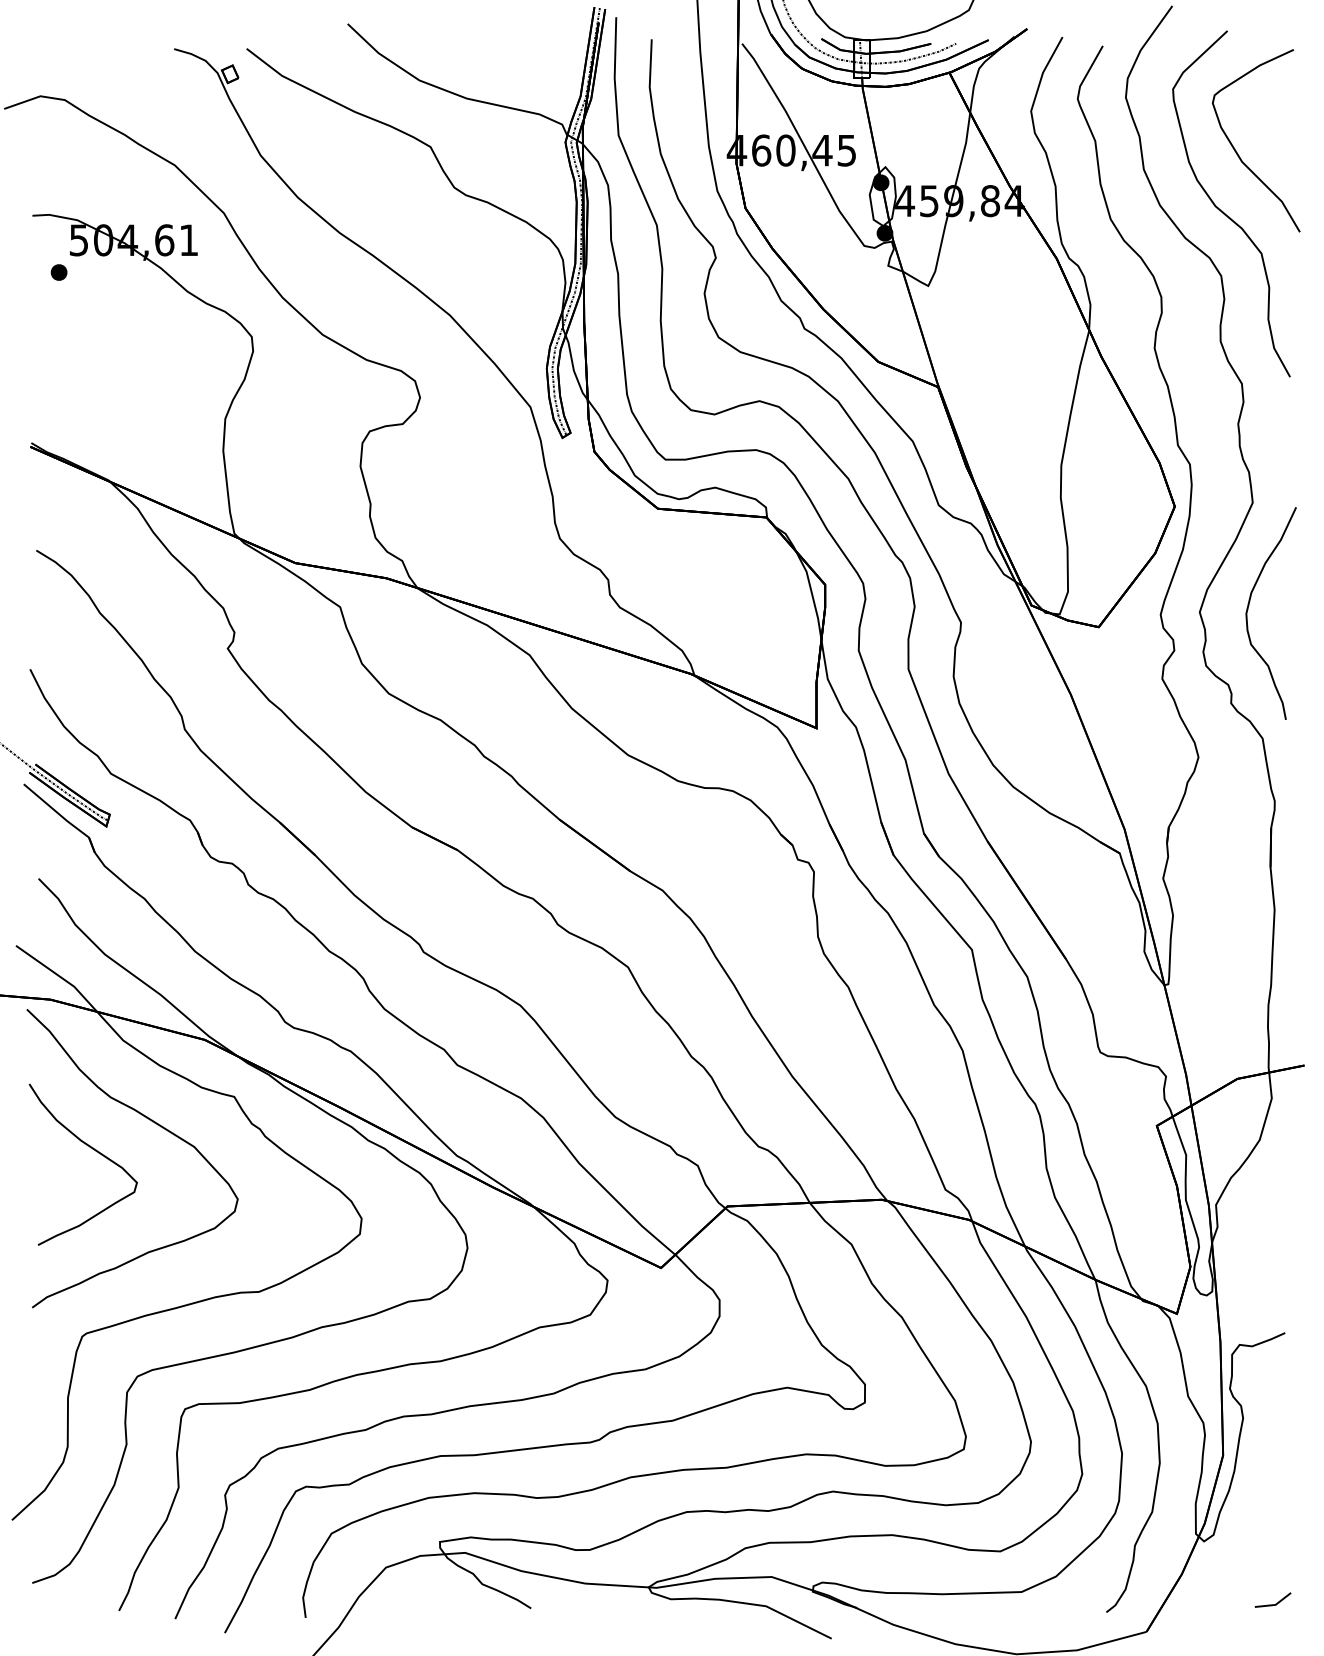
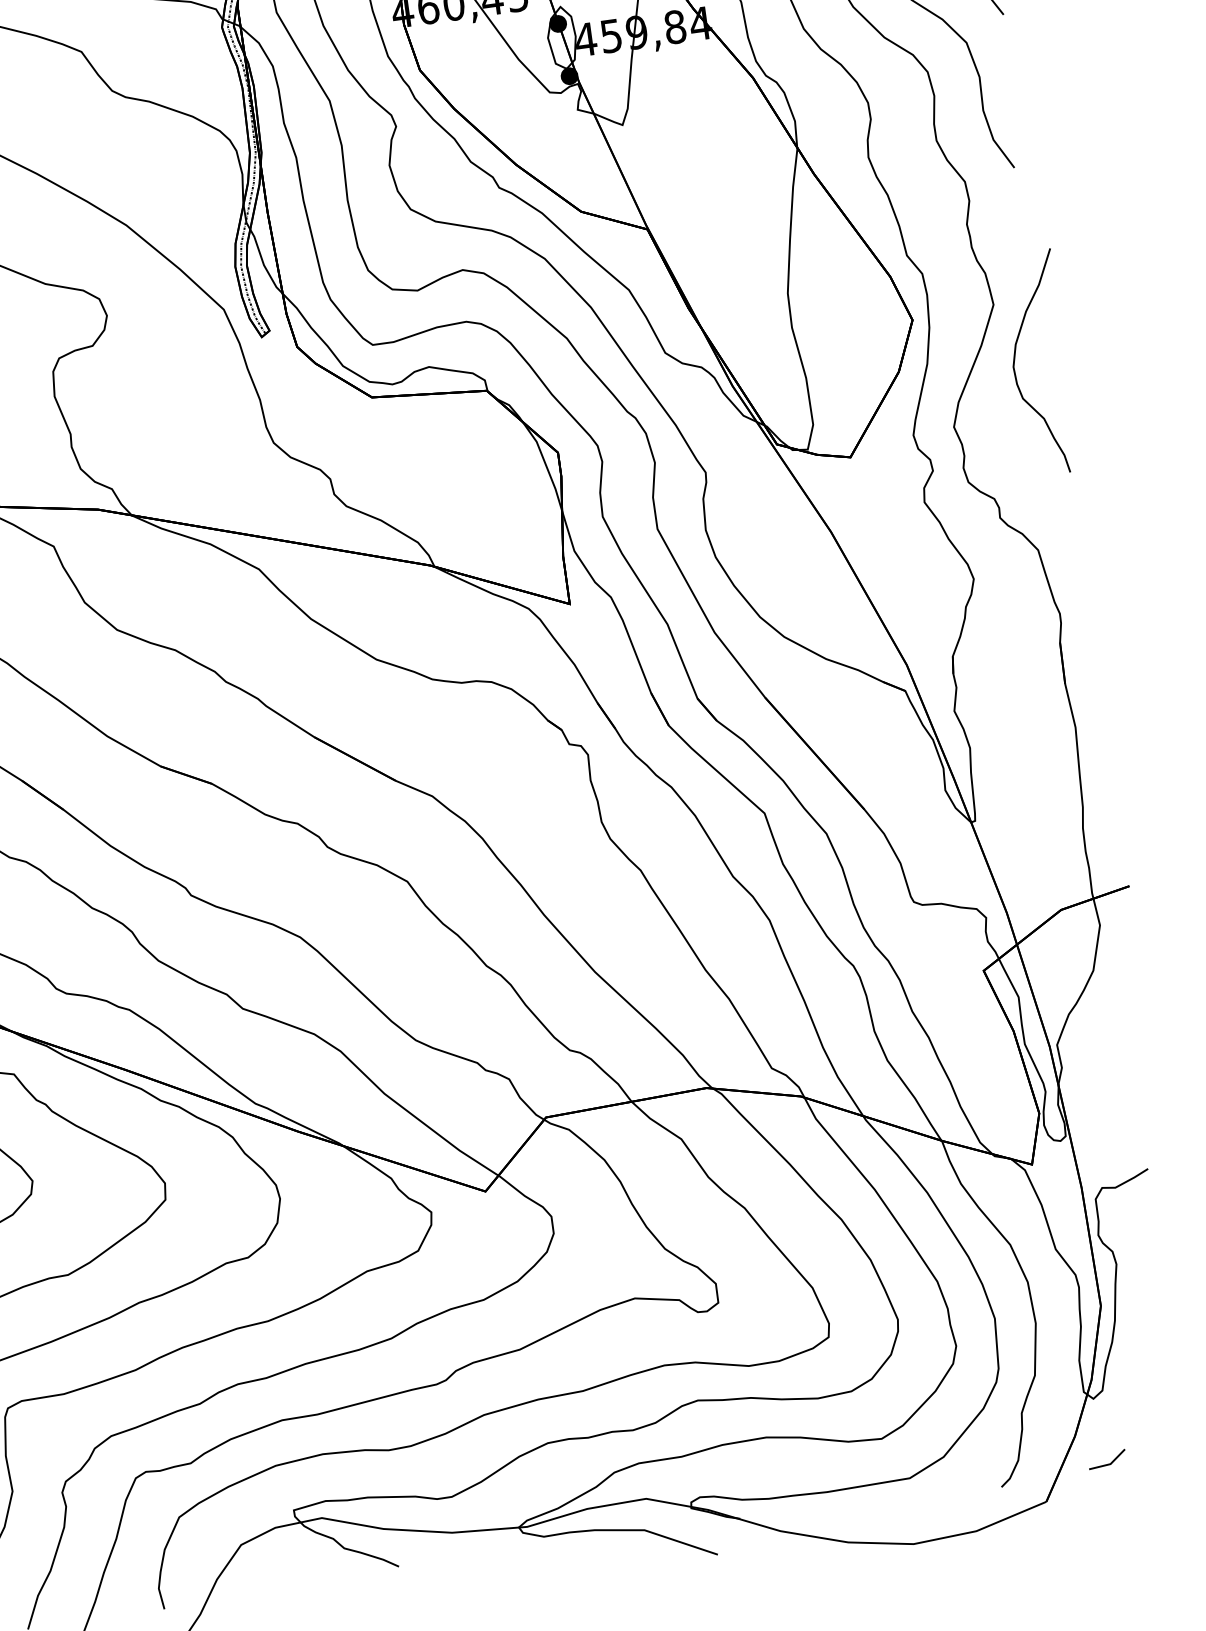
curve: (1248, 610) -> (1015, 363), moved
line: (1275, 1603) -> (1110, 1462), moved

